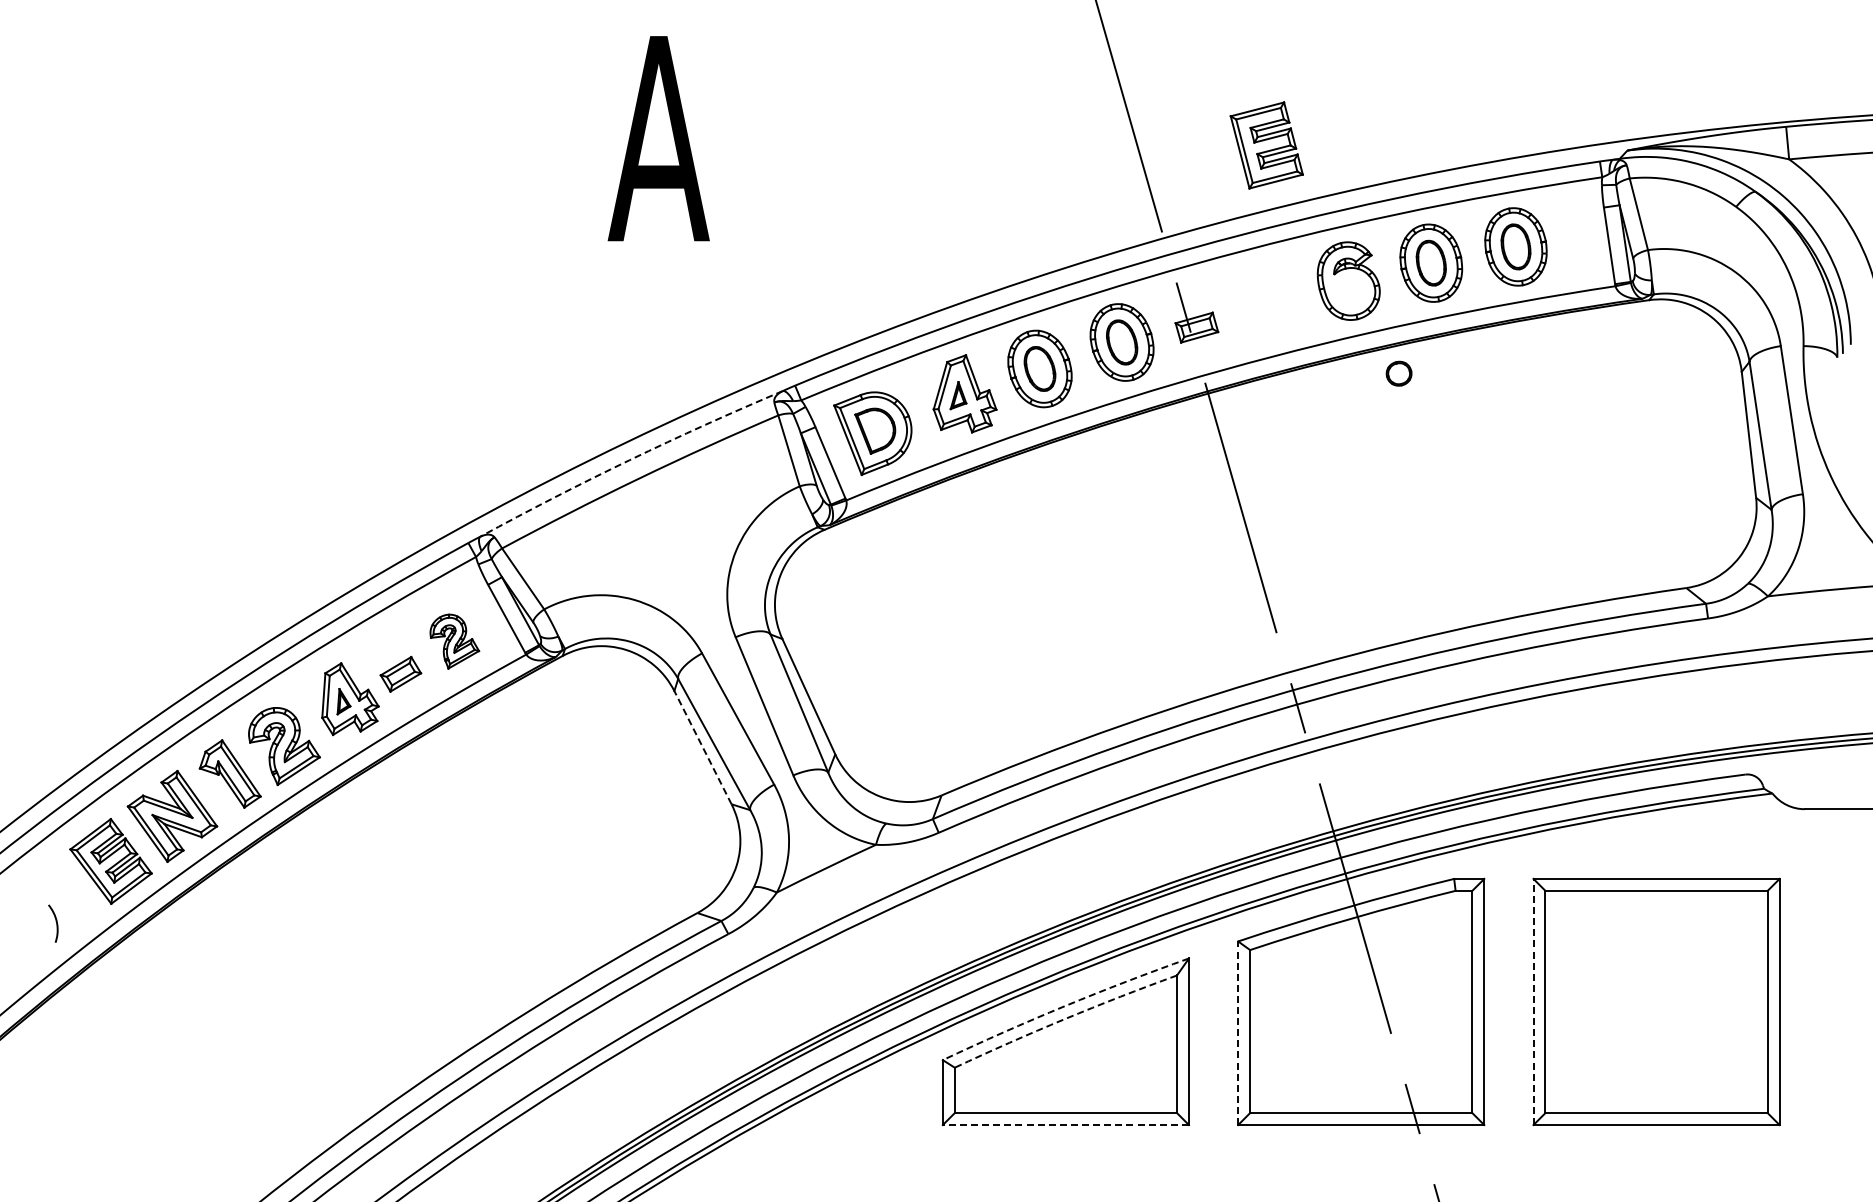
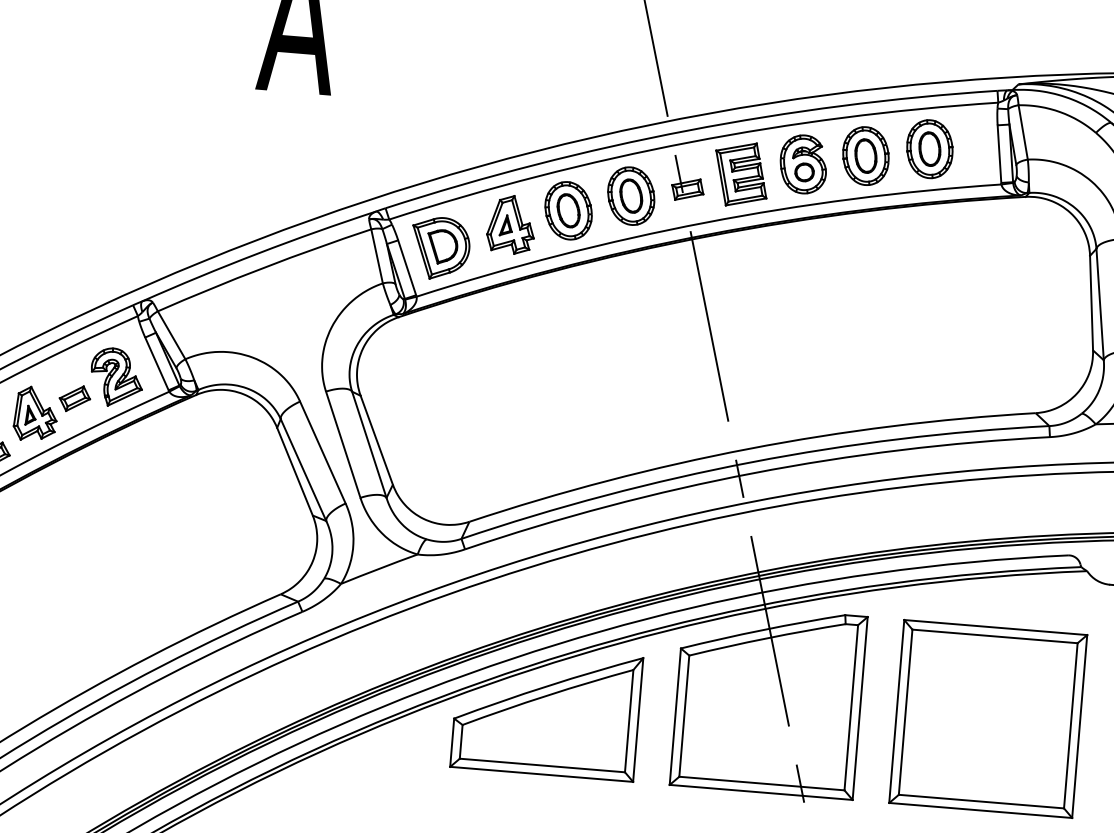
part: (1266, 145) -> (741, 174), moved
part: (1398, 373) -> (804, 172), moved
arc: (629, 460) -> (257, 253), dashed -> solid
part: (454, 641) -> (116, 377), size x1.43
line: (702, 747) -> (294, 471), dashed -> solid
line: (1533, 1001) -> (896, 711), dashed -> solid
arc: (1064, 1006) -> (547, 686), dashed -> solid
arc: (1064, 1019) -> (547, 695), dashed -> solid
line: (1238, 1033) -> (675, 716), dashed -> solid
line: (1065, 1125) -> (541, 774), dashed -> solid

